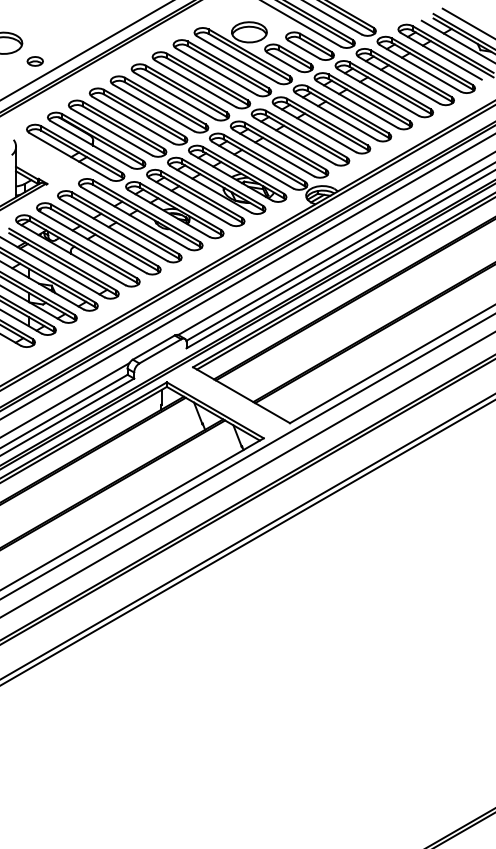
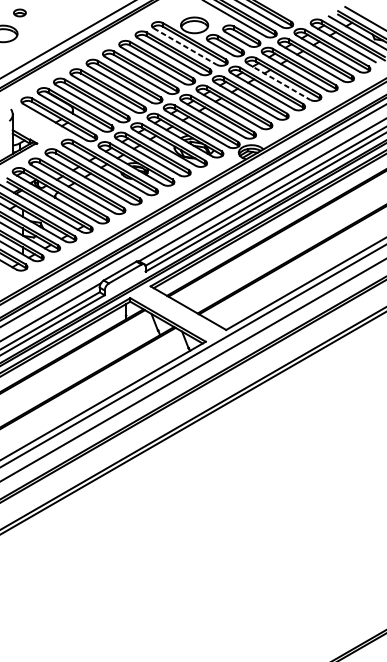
line: (237, 59) -> (185, 46), solid -> dashed
part: (34, 61) -> (19, 13), moved
line: (357, 104) -> (278, 81), solid -> dashed

